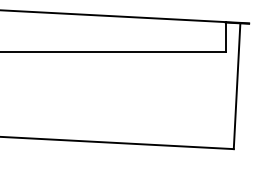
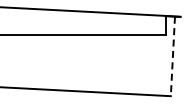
line: (236, 86) -> (172, 56), solid -> dashed

